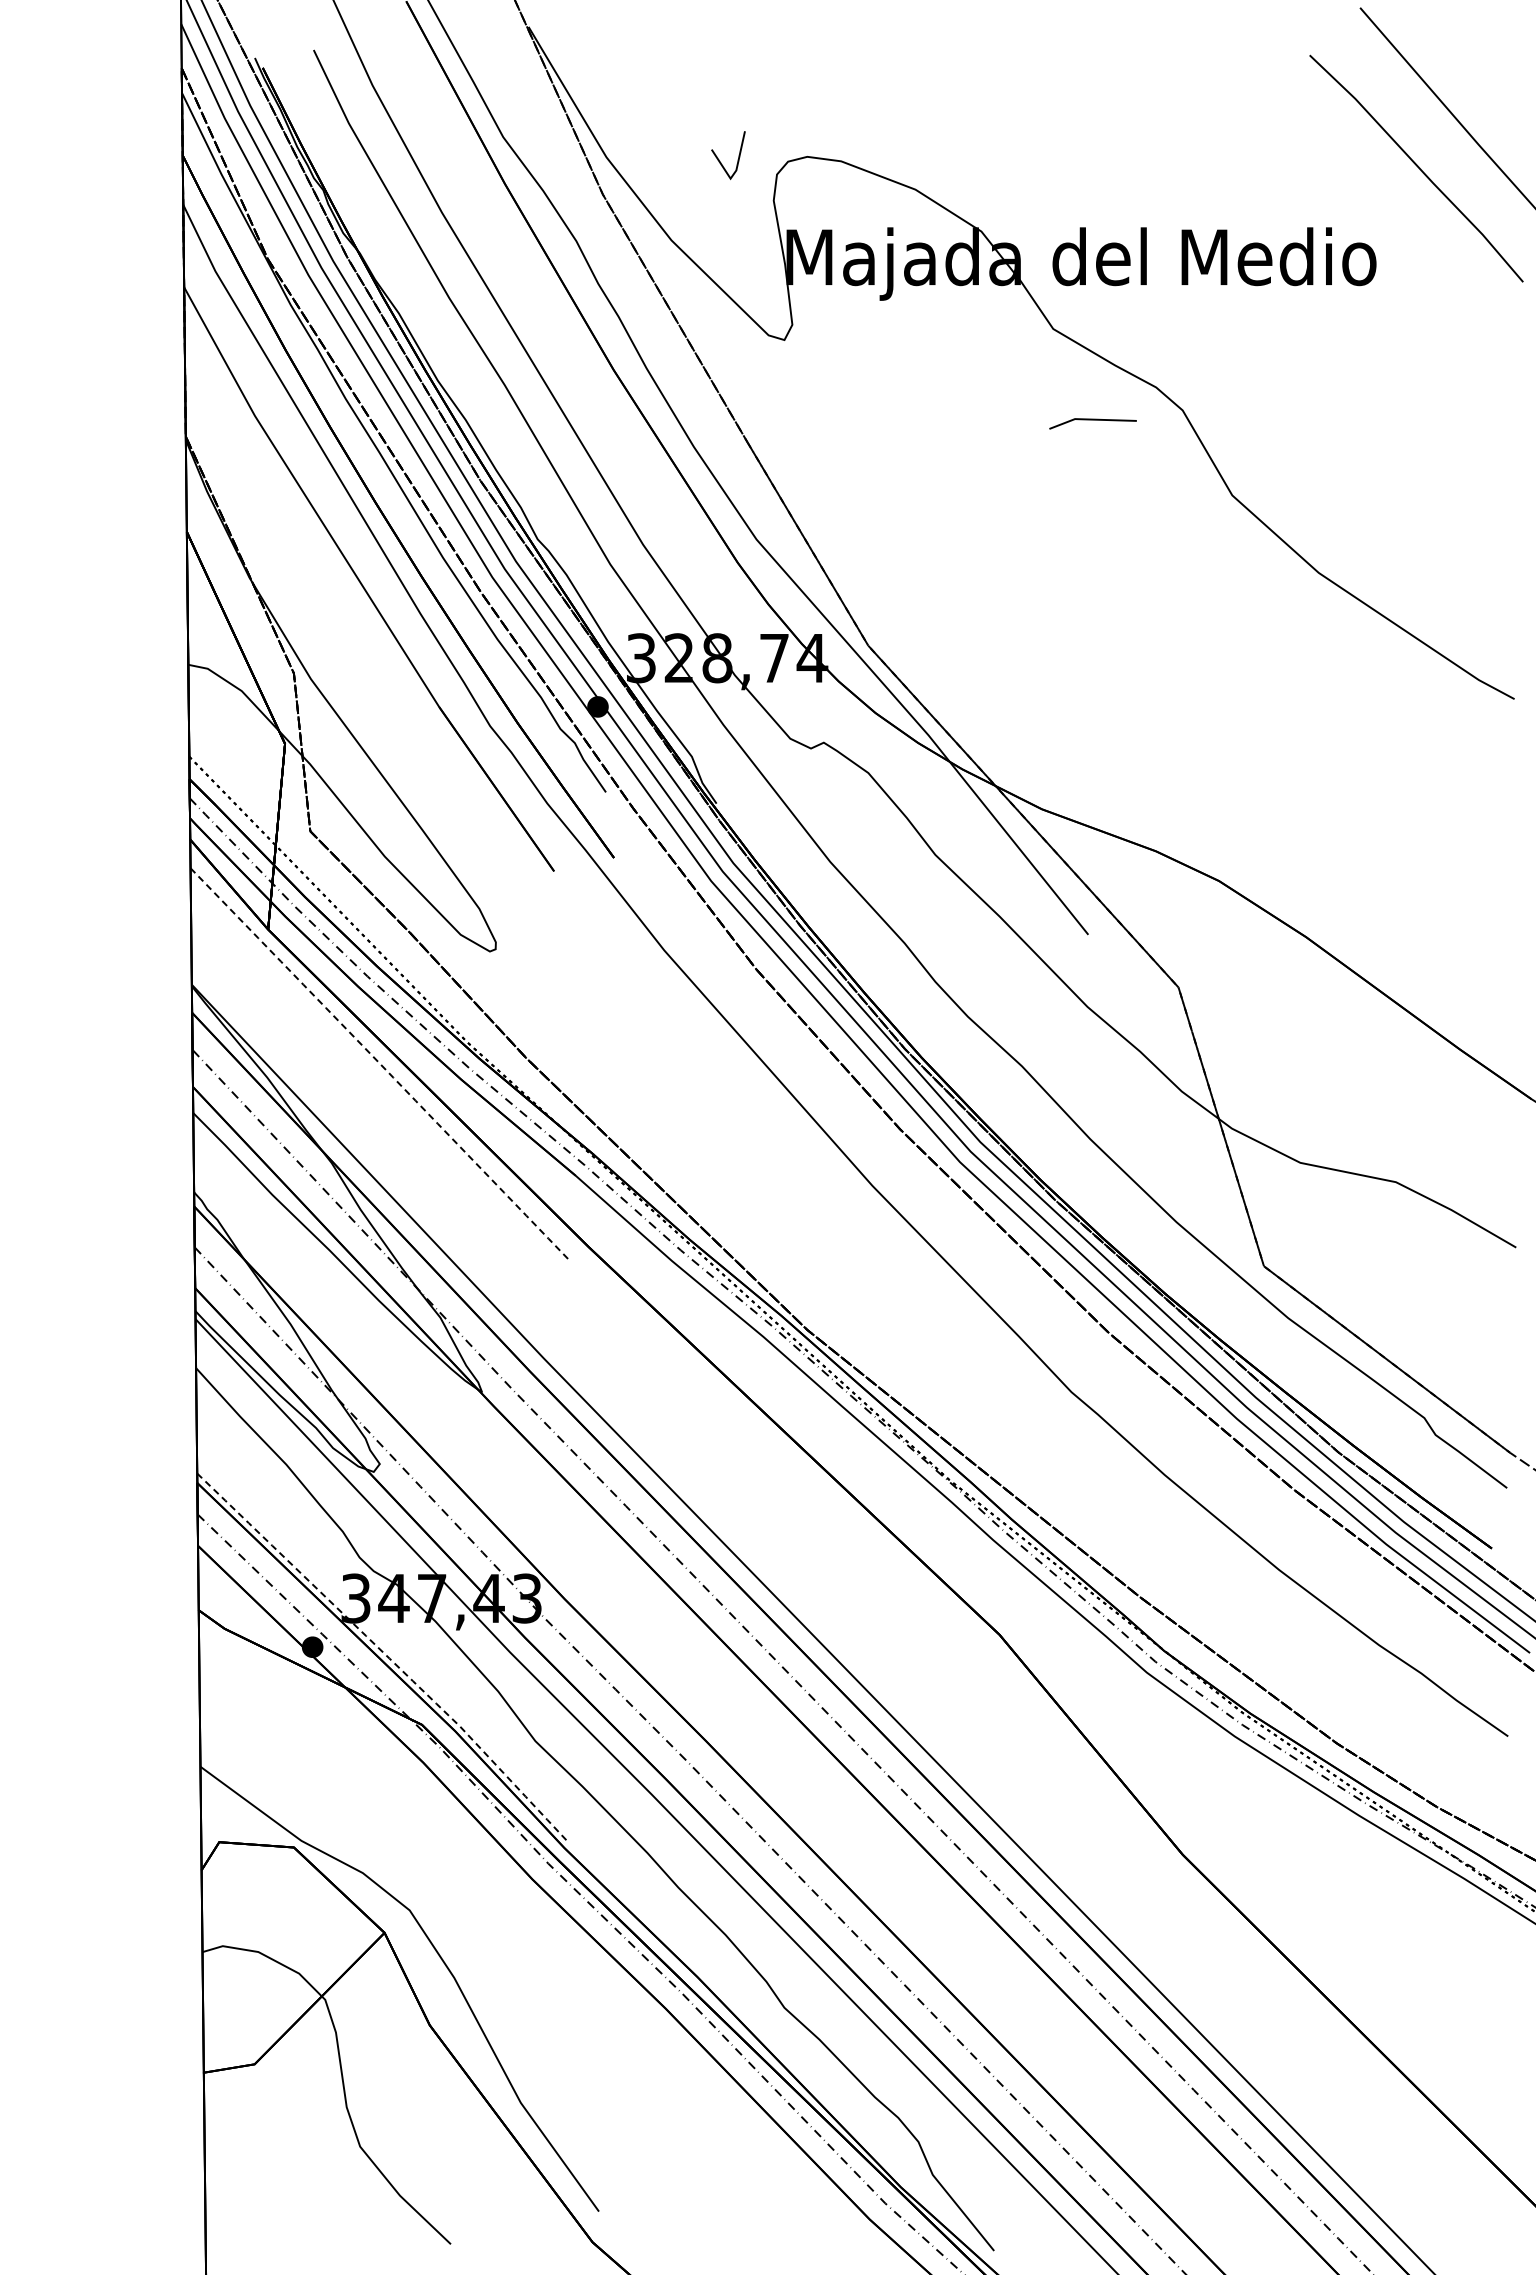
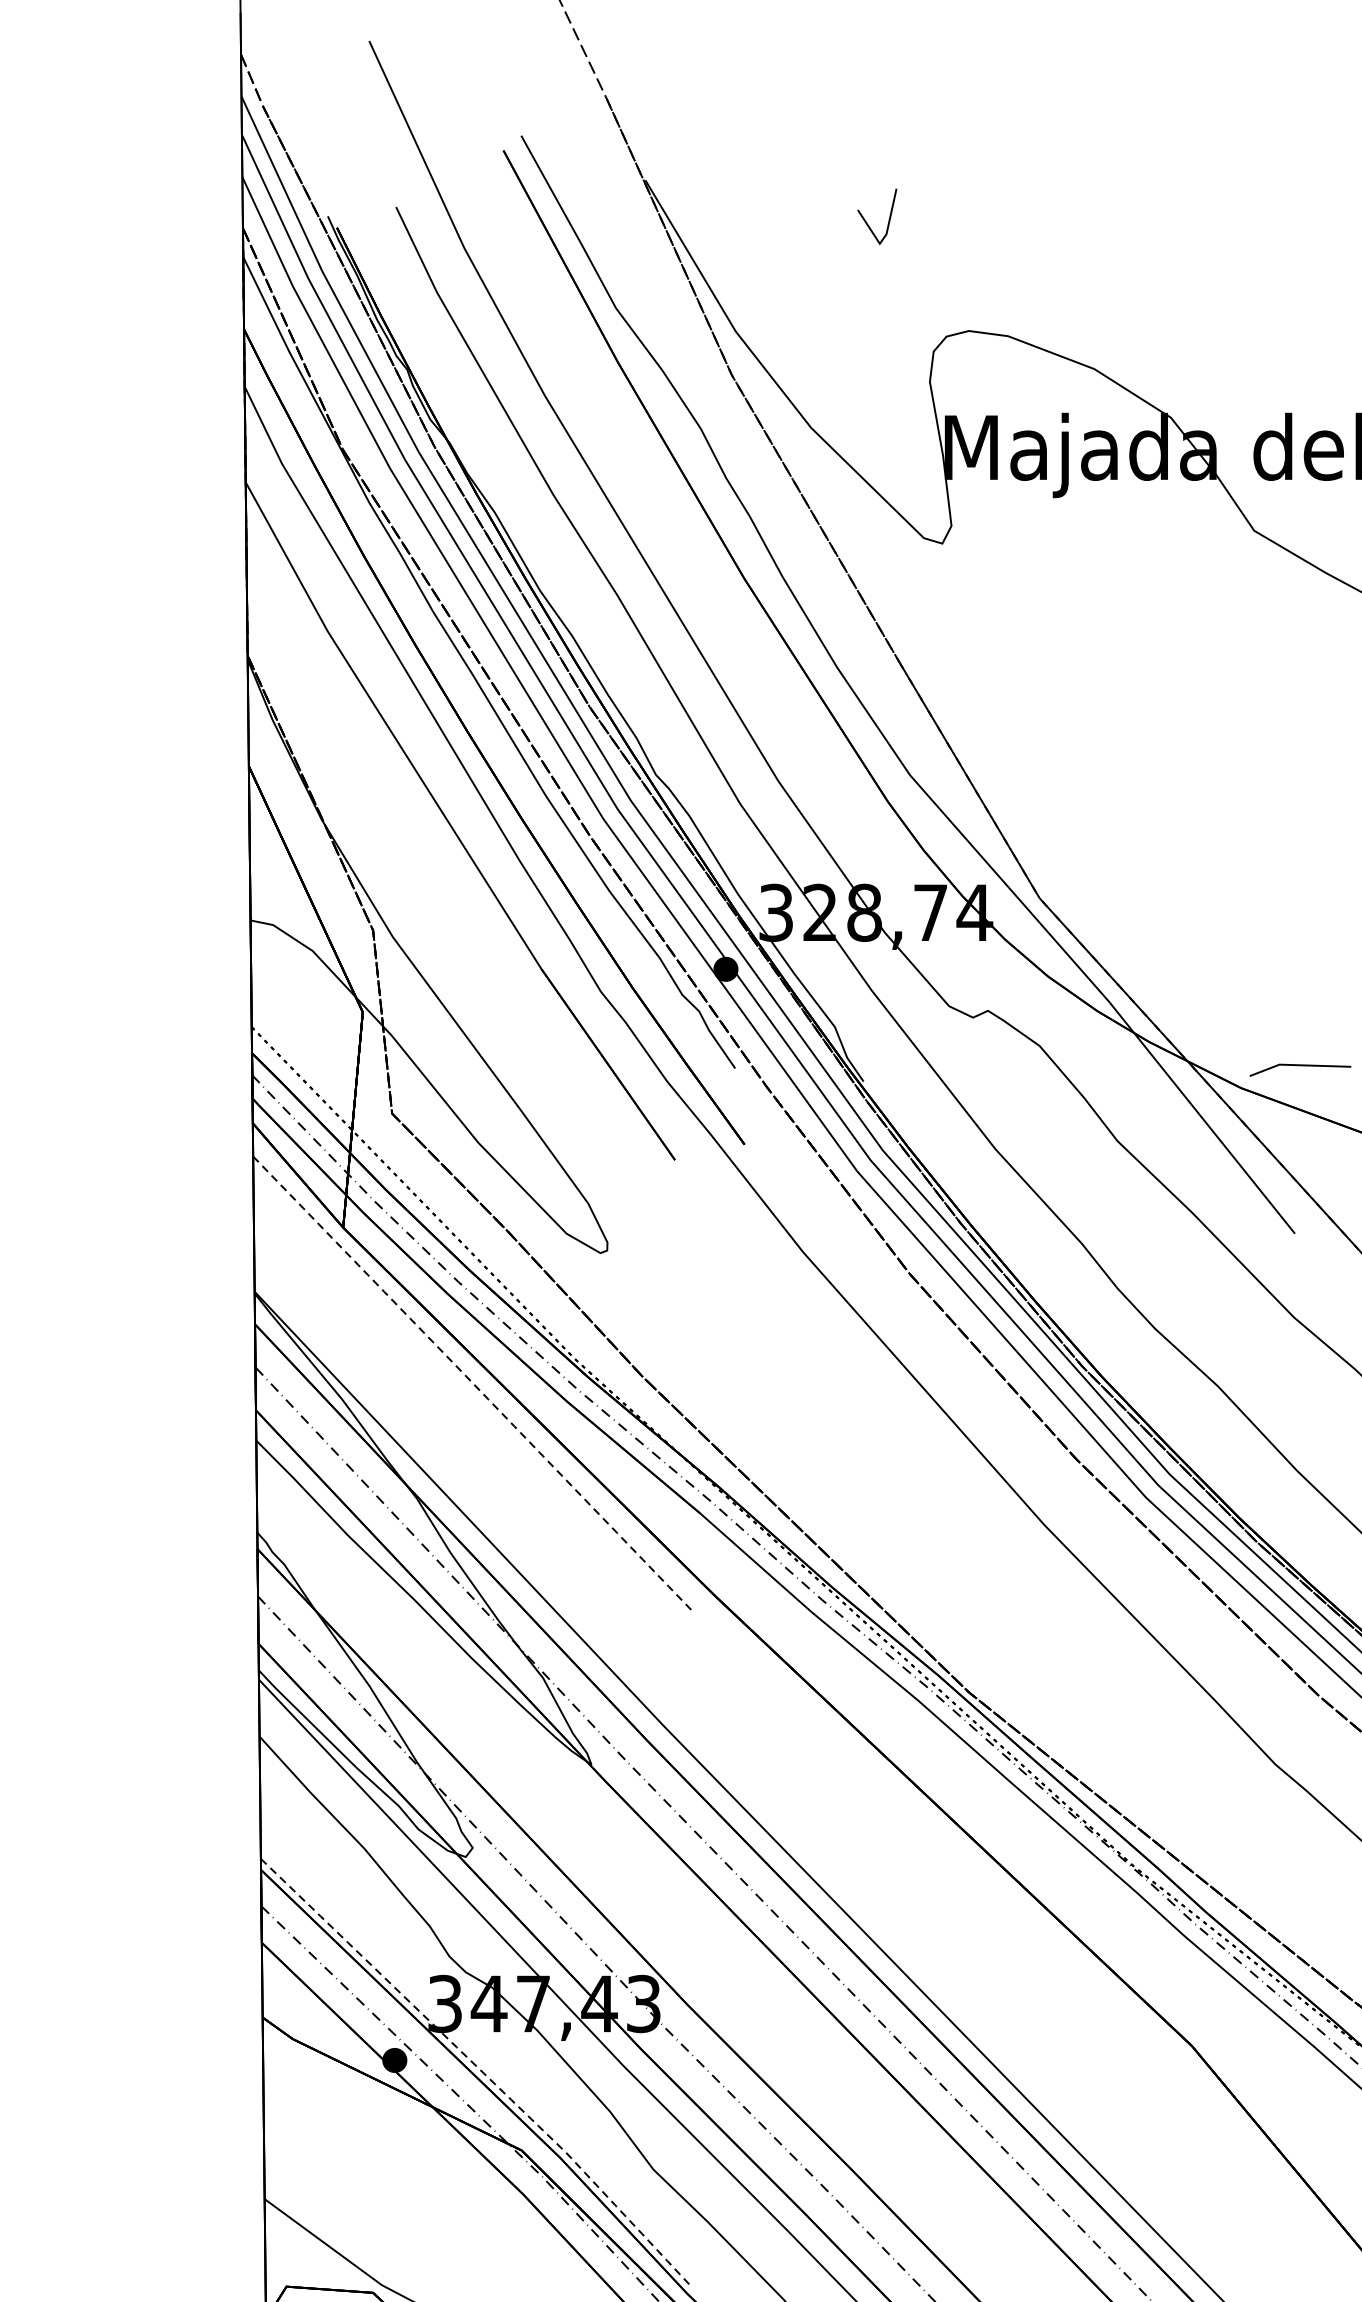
line: (719, 159) -> (866, 221), moved
line: (1092, 420) -> (1299, 1066), moved

